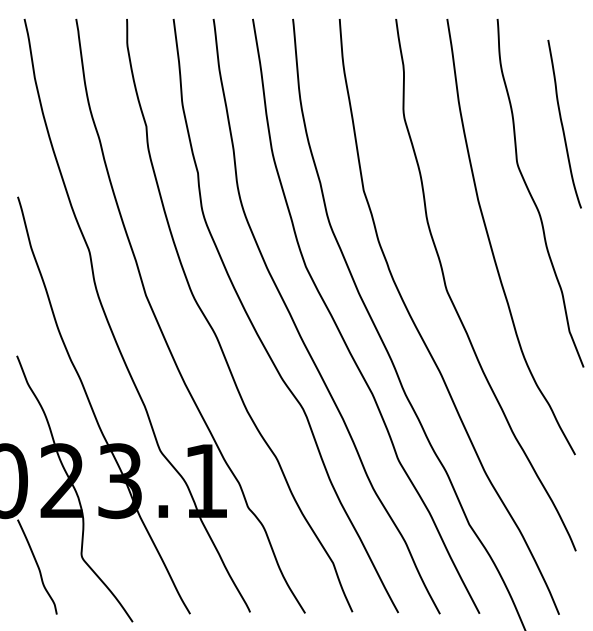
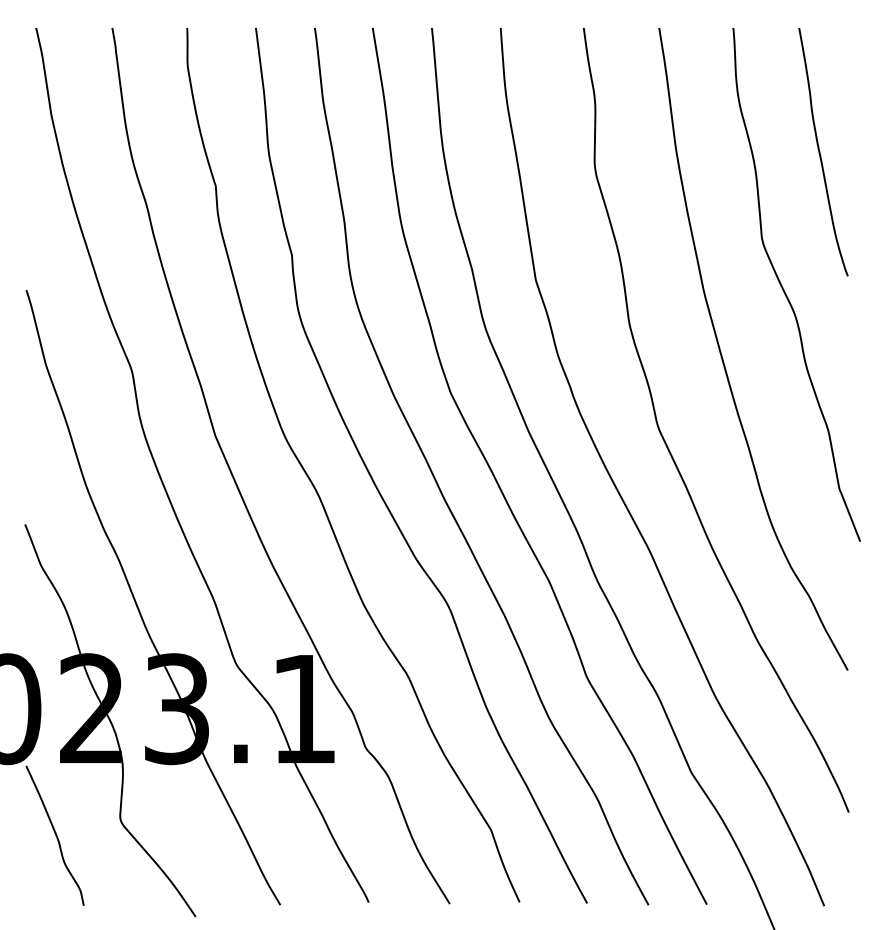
curve: (562, 123) -> (820, 151), moved

